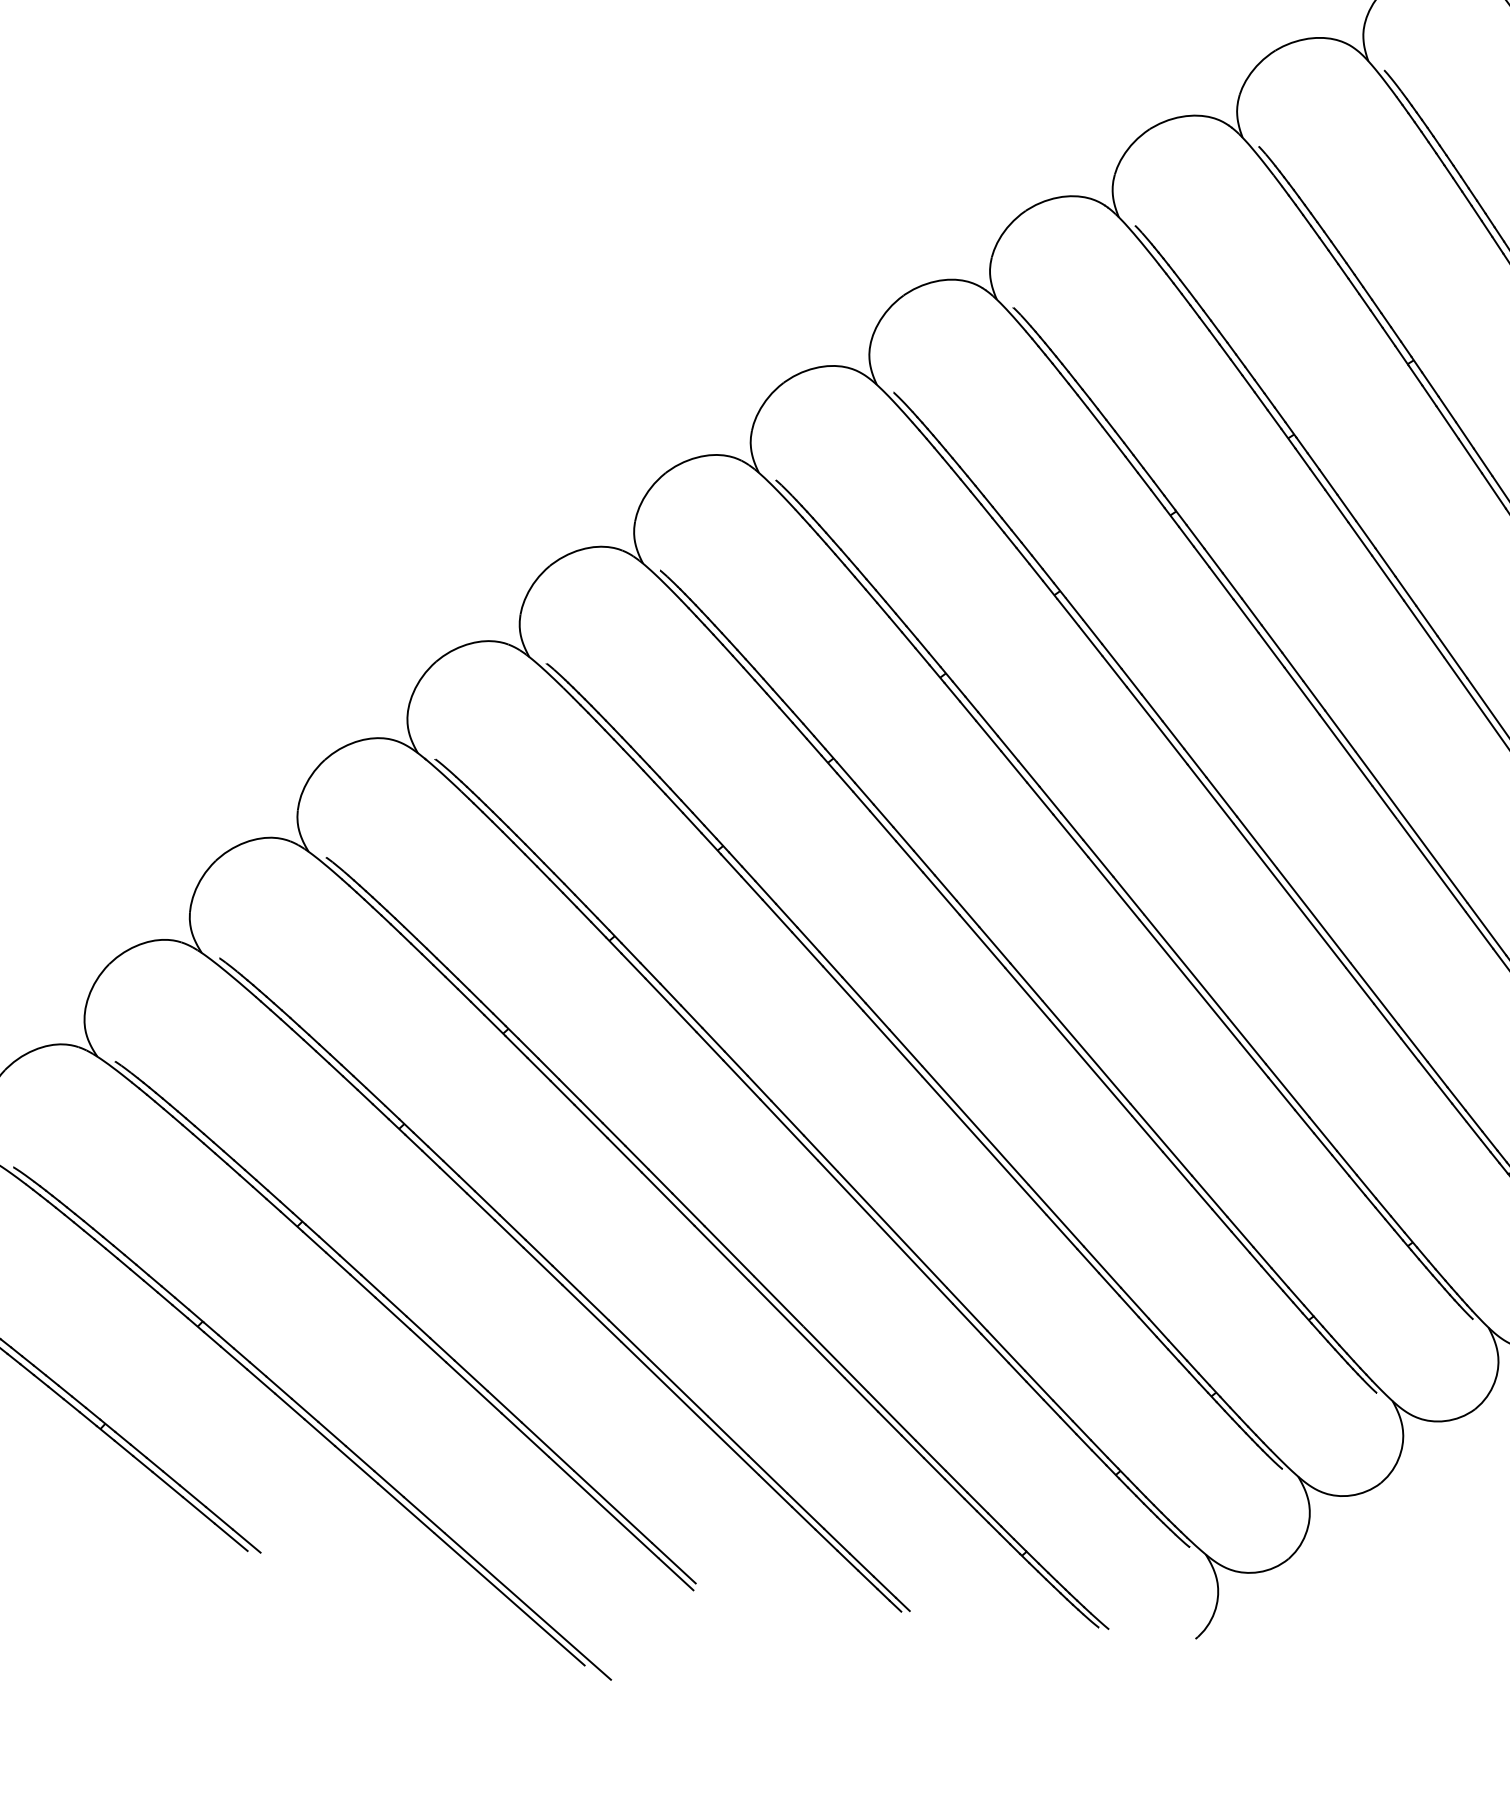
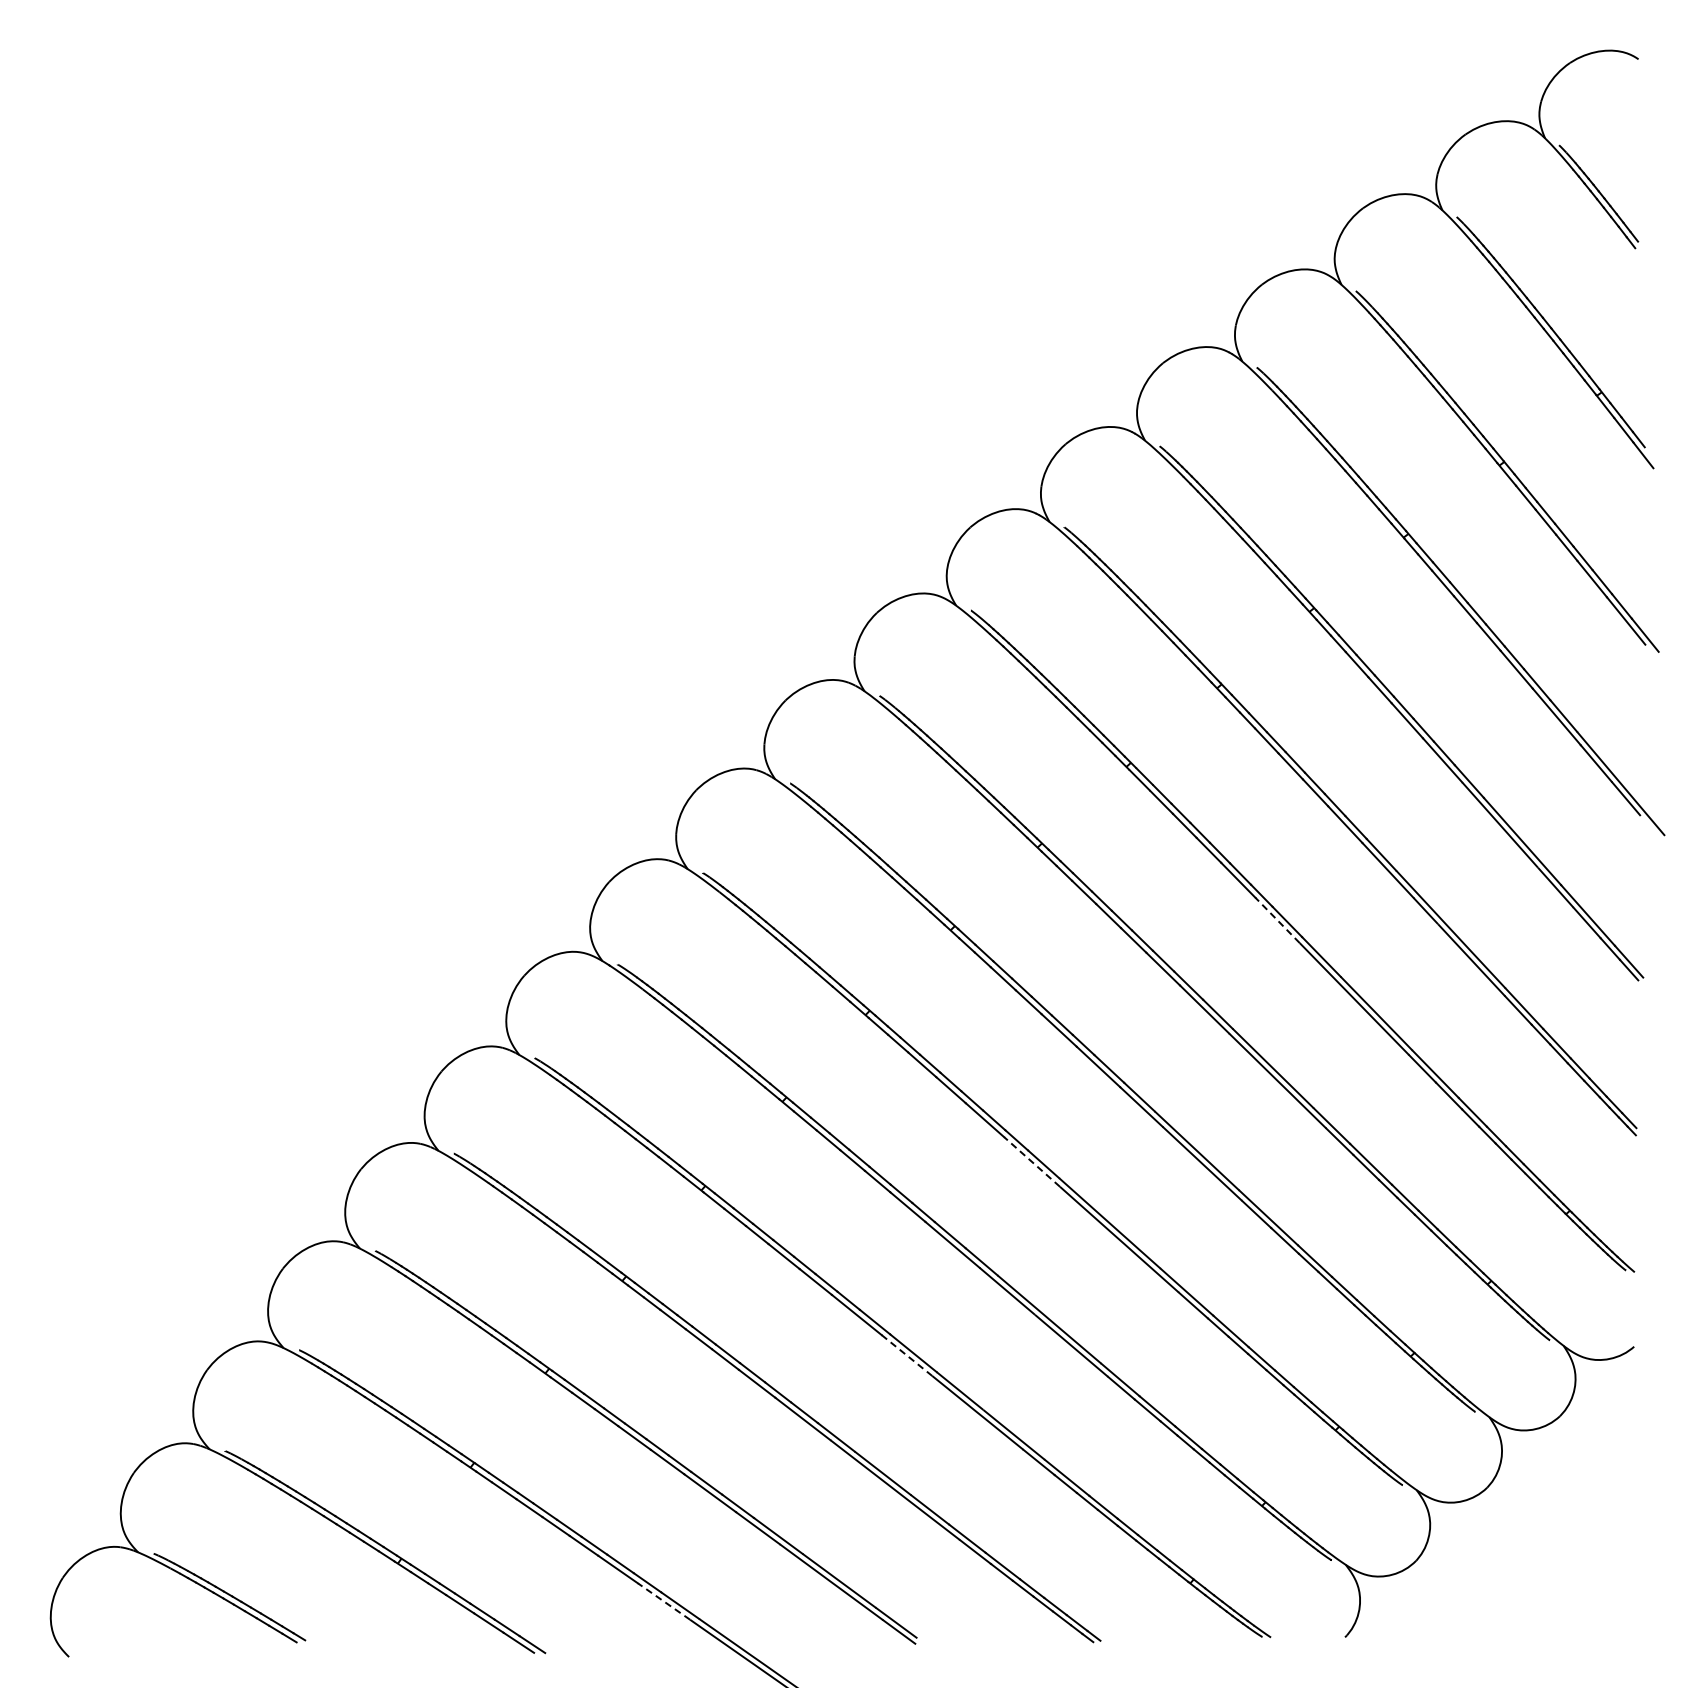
line: (1210, 794) -> (1277, 920), solid -> dashed
line: (892, 1042) -> (1031, 1161), solid -> dashed
line: (720, 1252) -> (906, 1355), solid -> dashed
line: (406, 1508) -> (664, 1601), solid -> dashed

